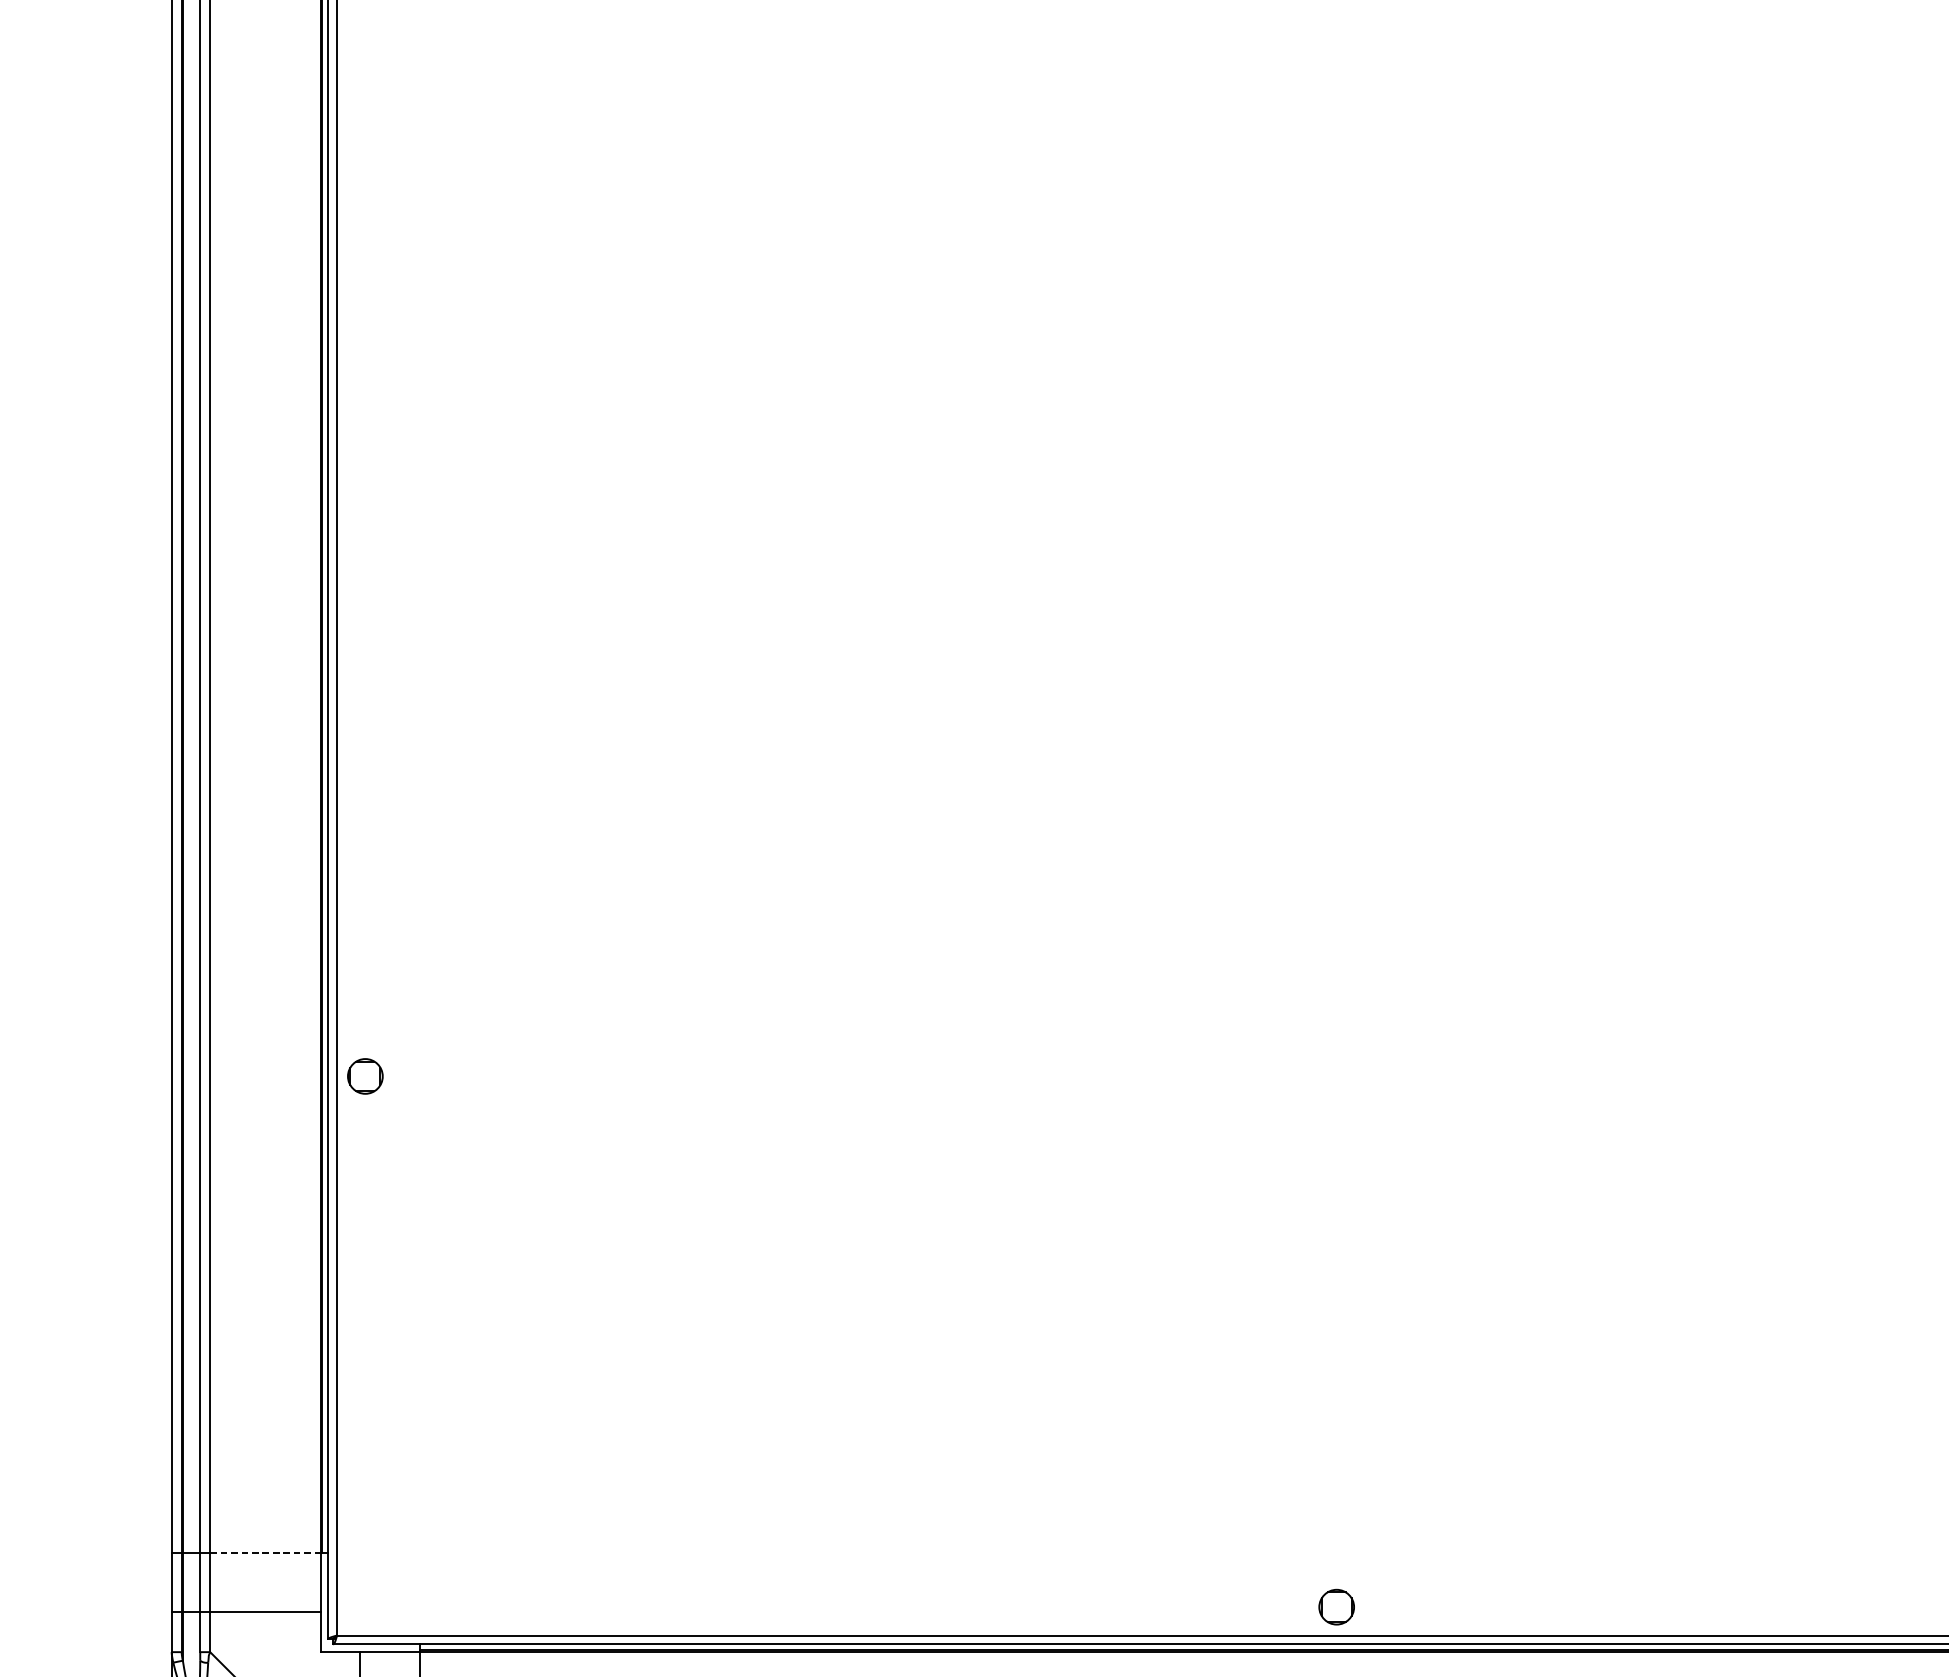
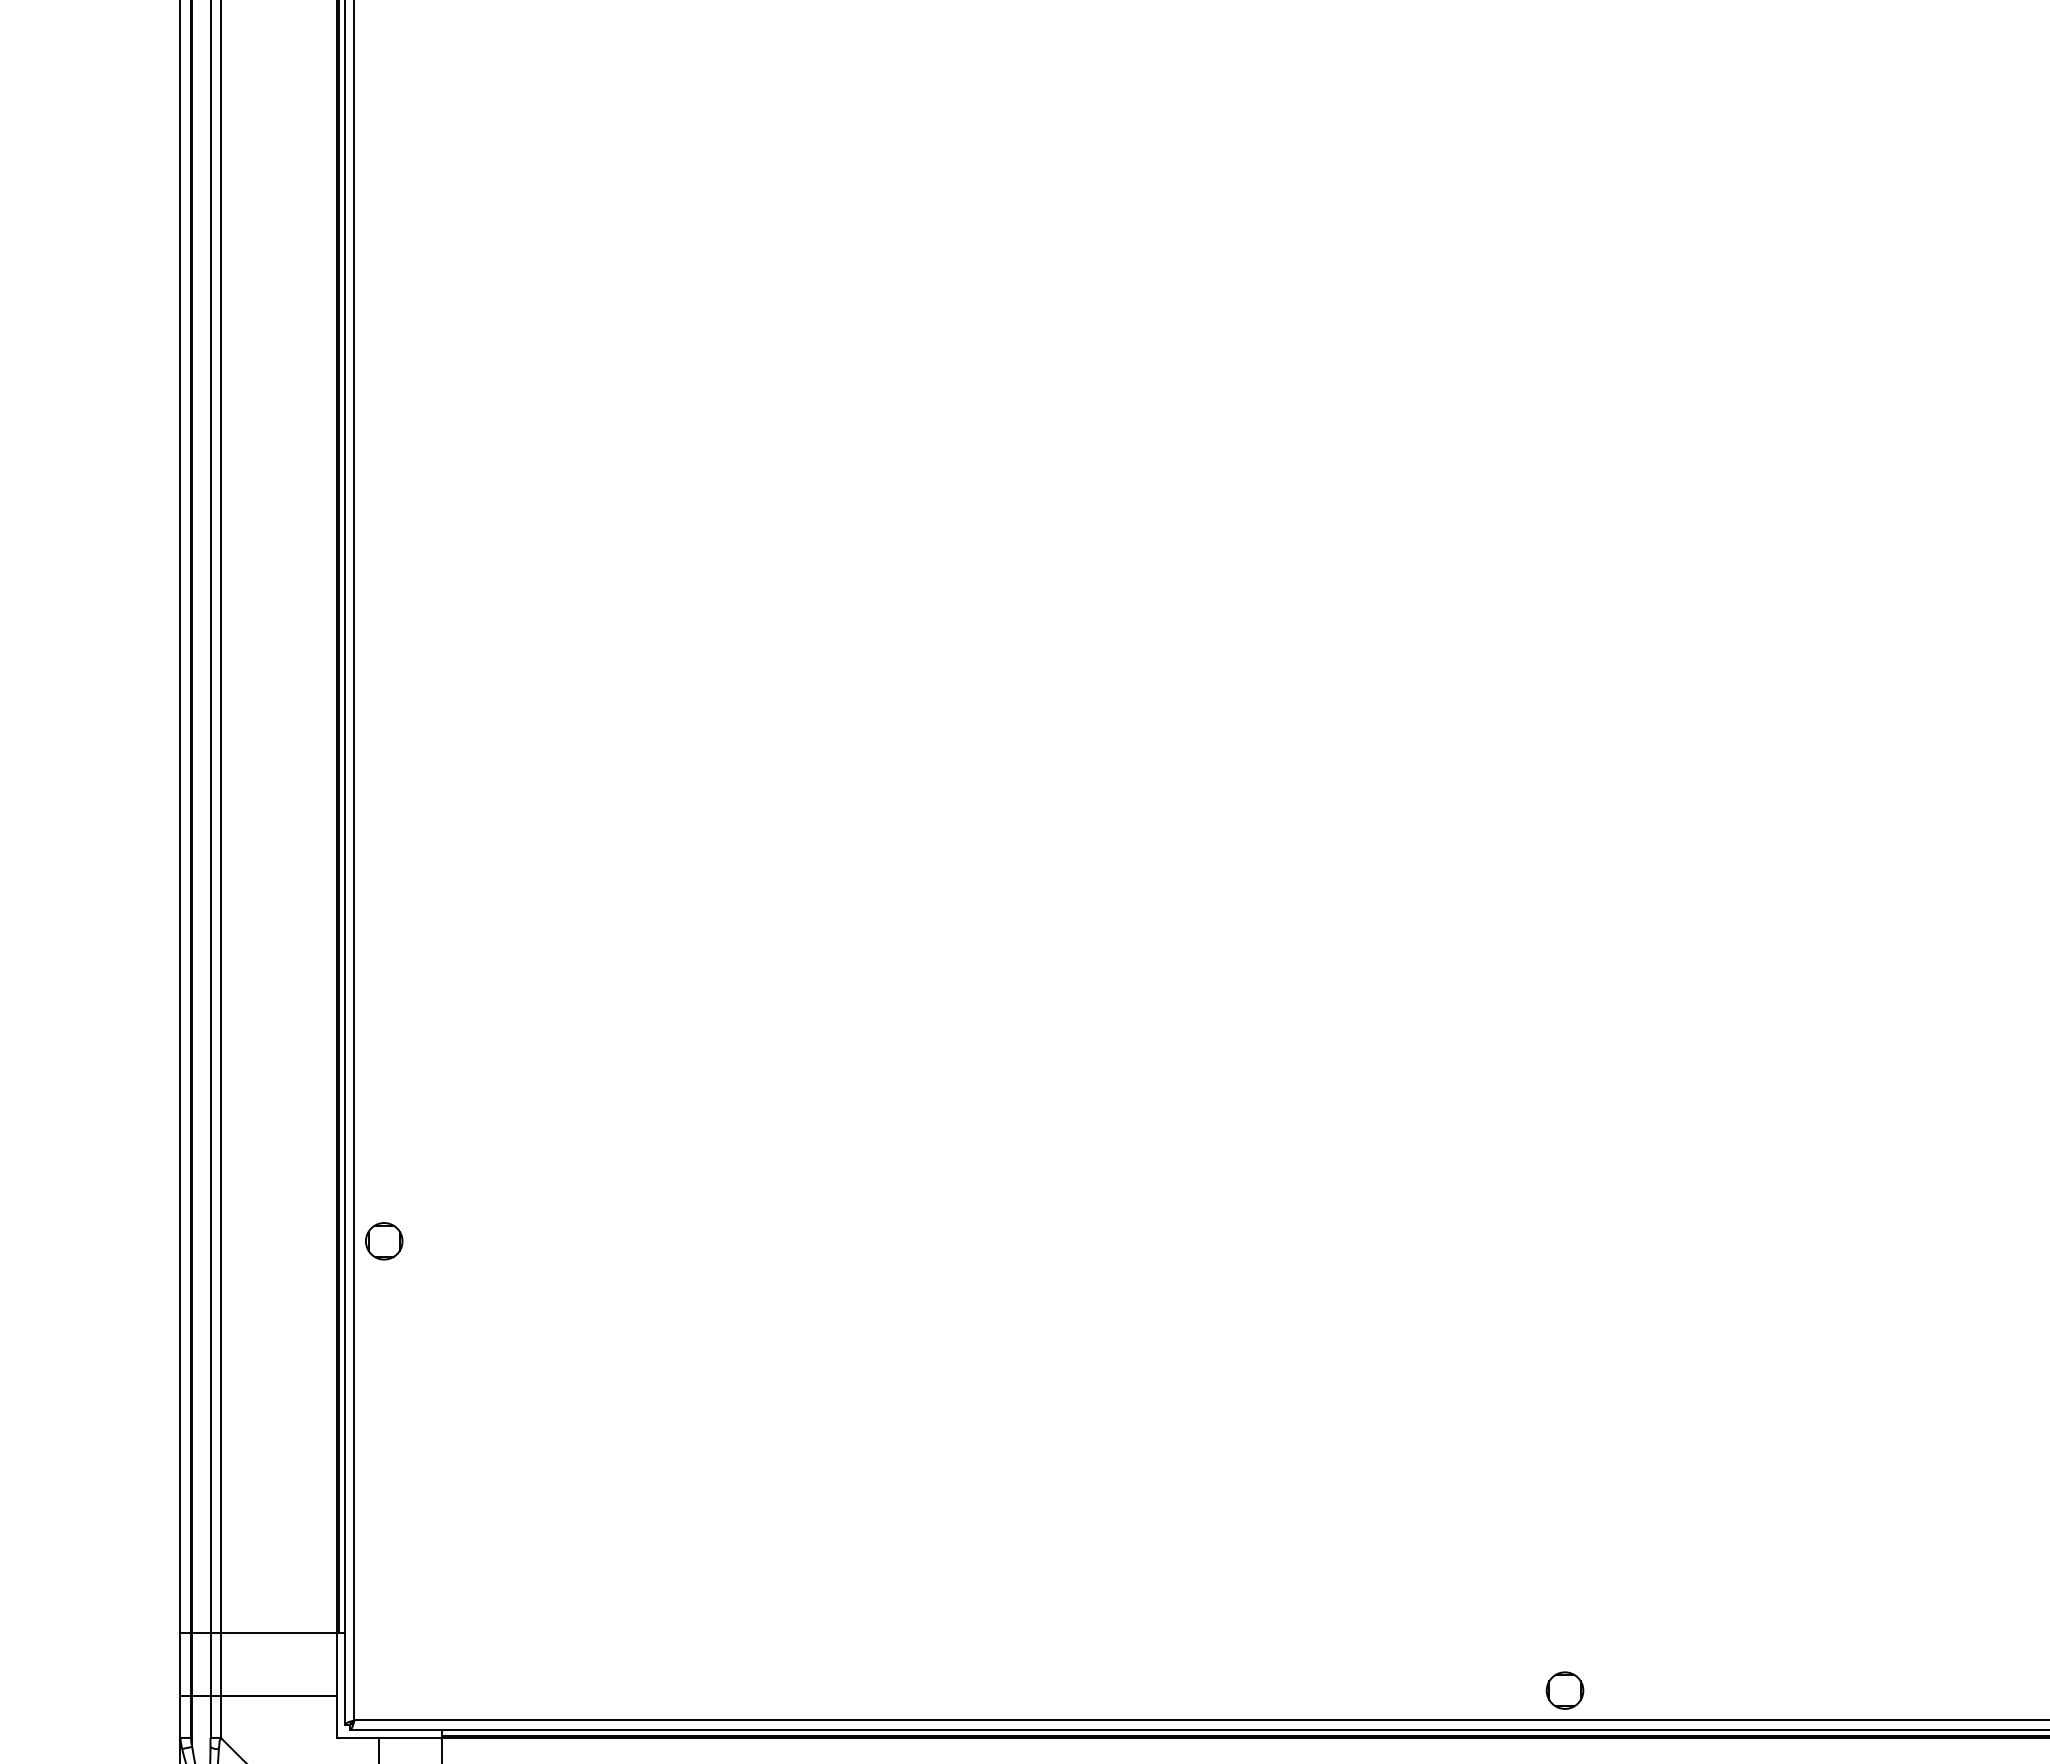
part: (365, 1076) -> (384, 1241), moved
line: (265, 1552) -> (279, 1633), dashed -> solid
part: (1336, 1607) -> (1564, 1690), moved

